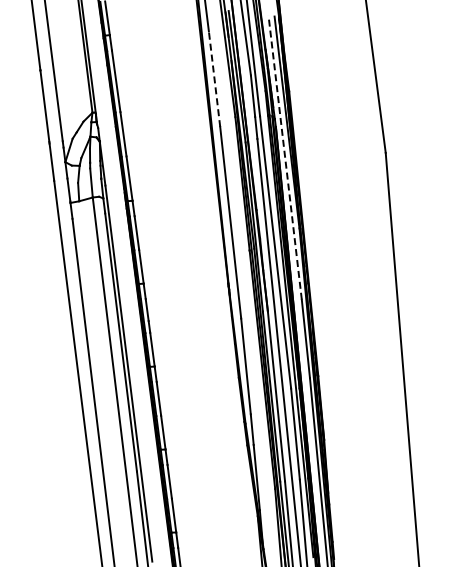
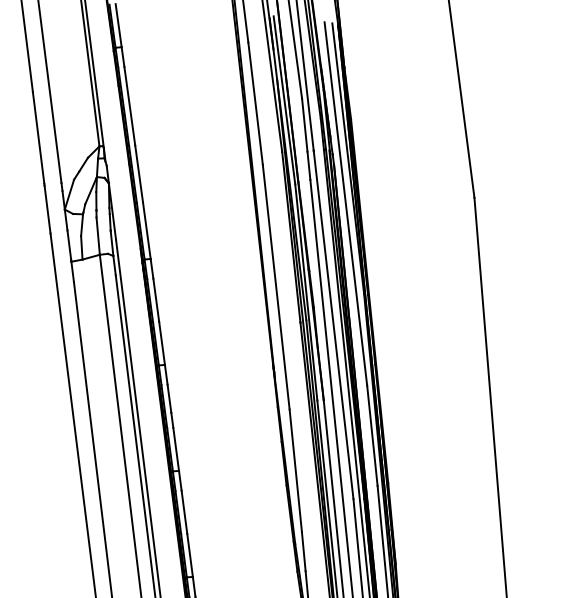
line: (214, 78) -> (255, 102), dashed -> solid
line: (285, 157) -> (346, 203), dashed -> solid

